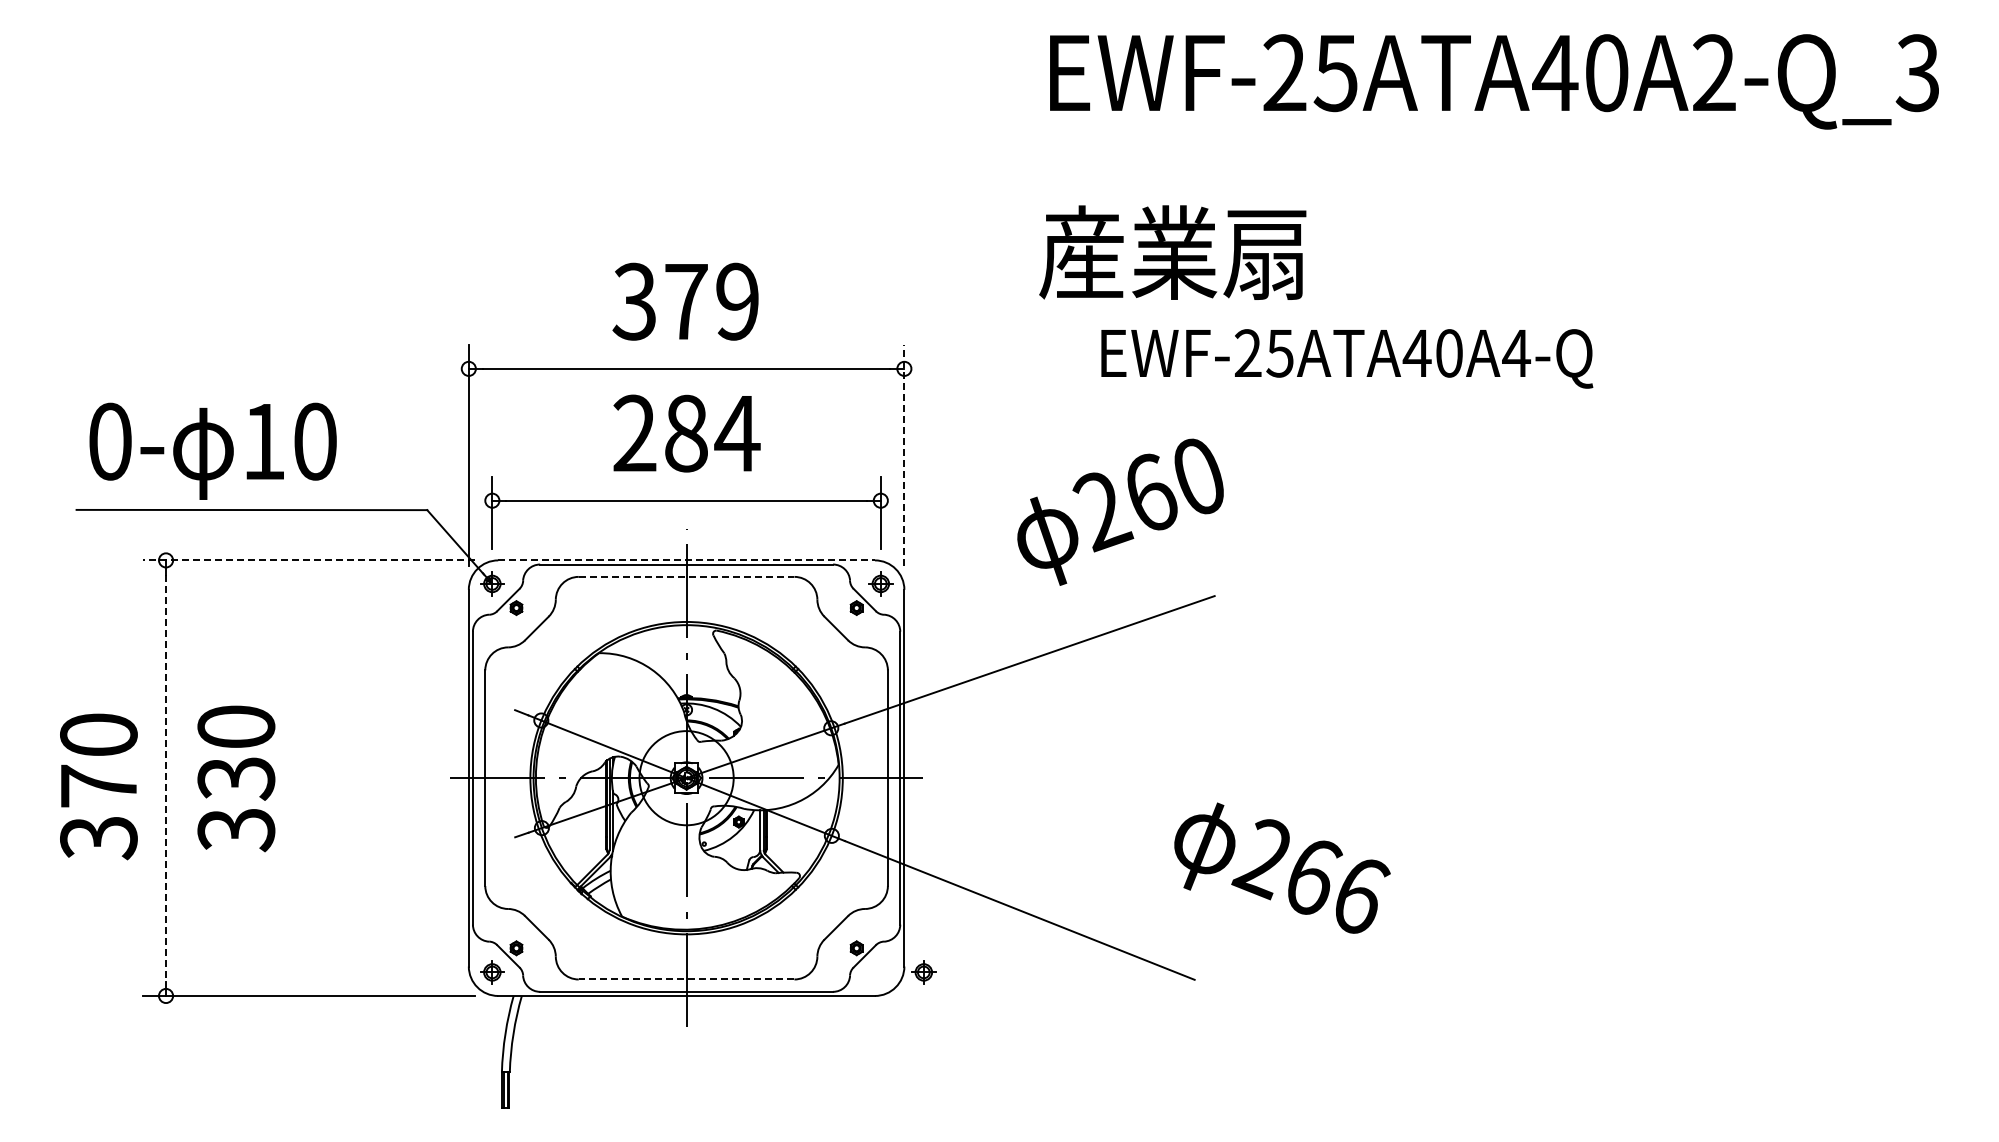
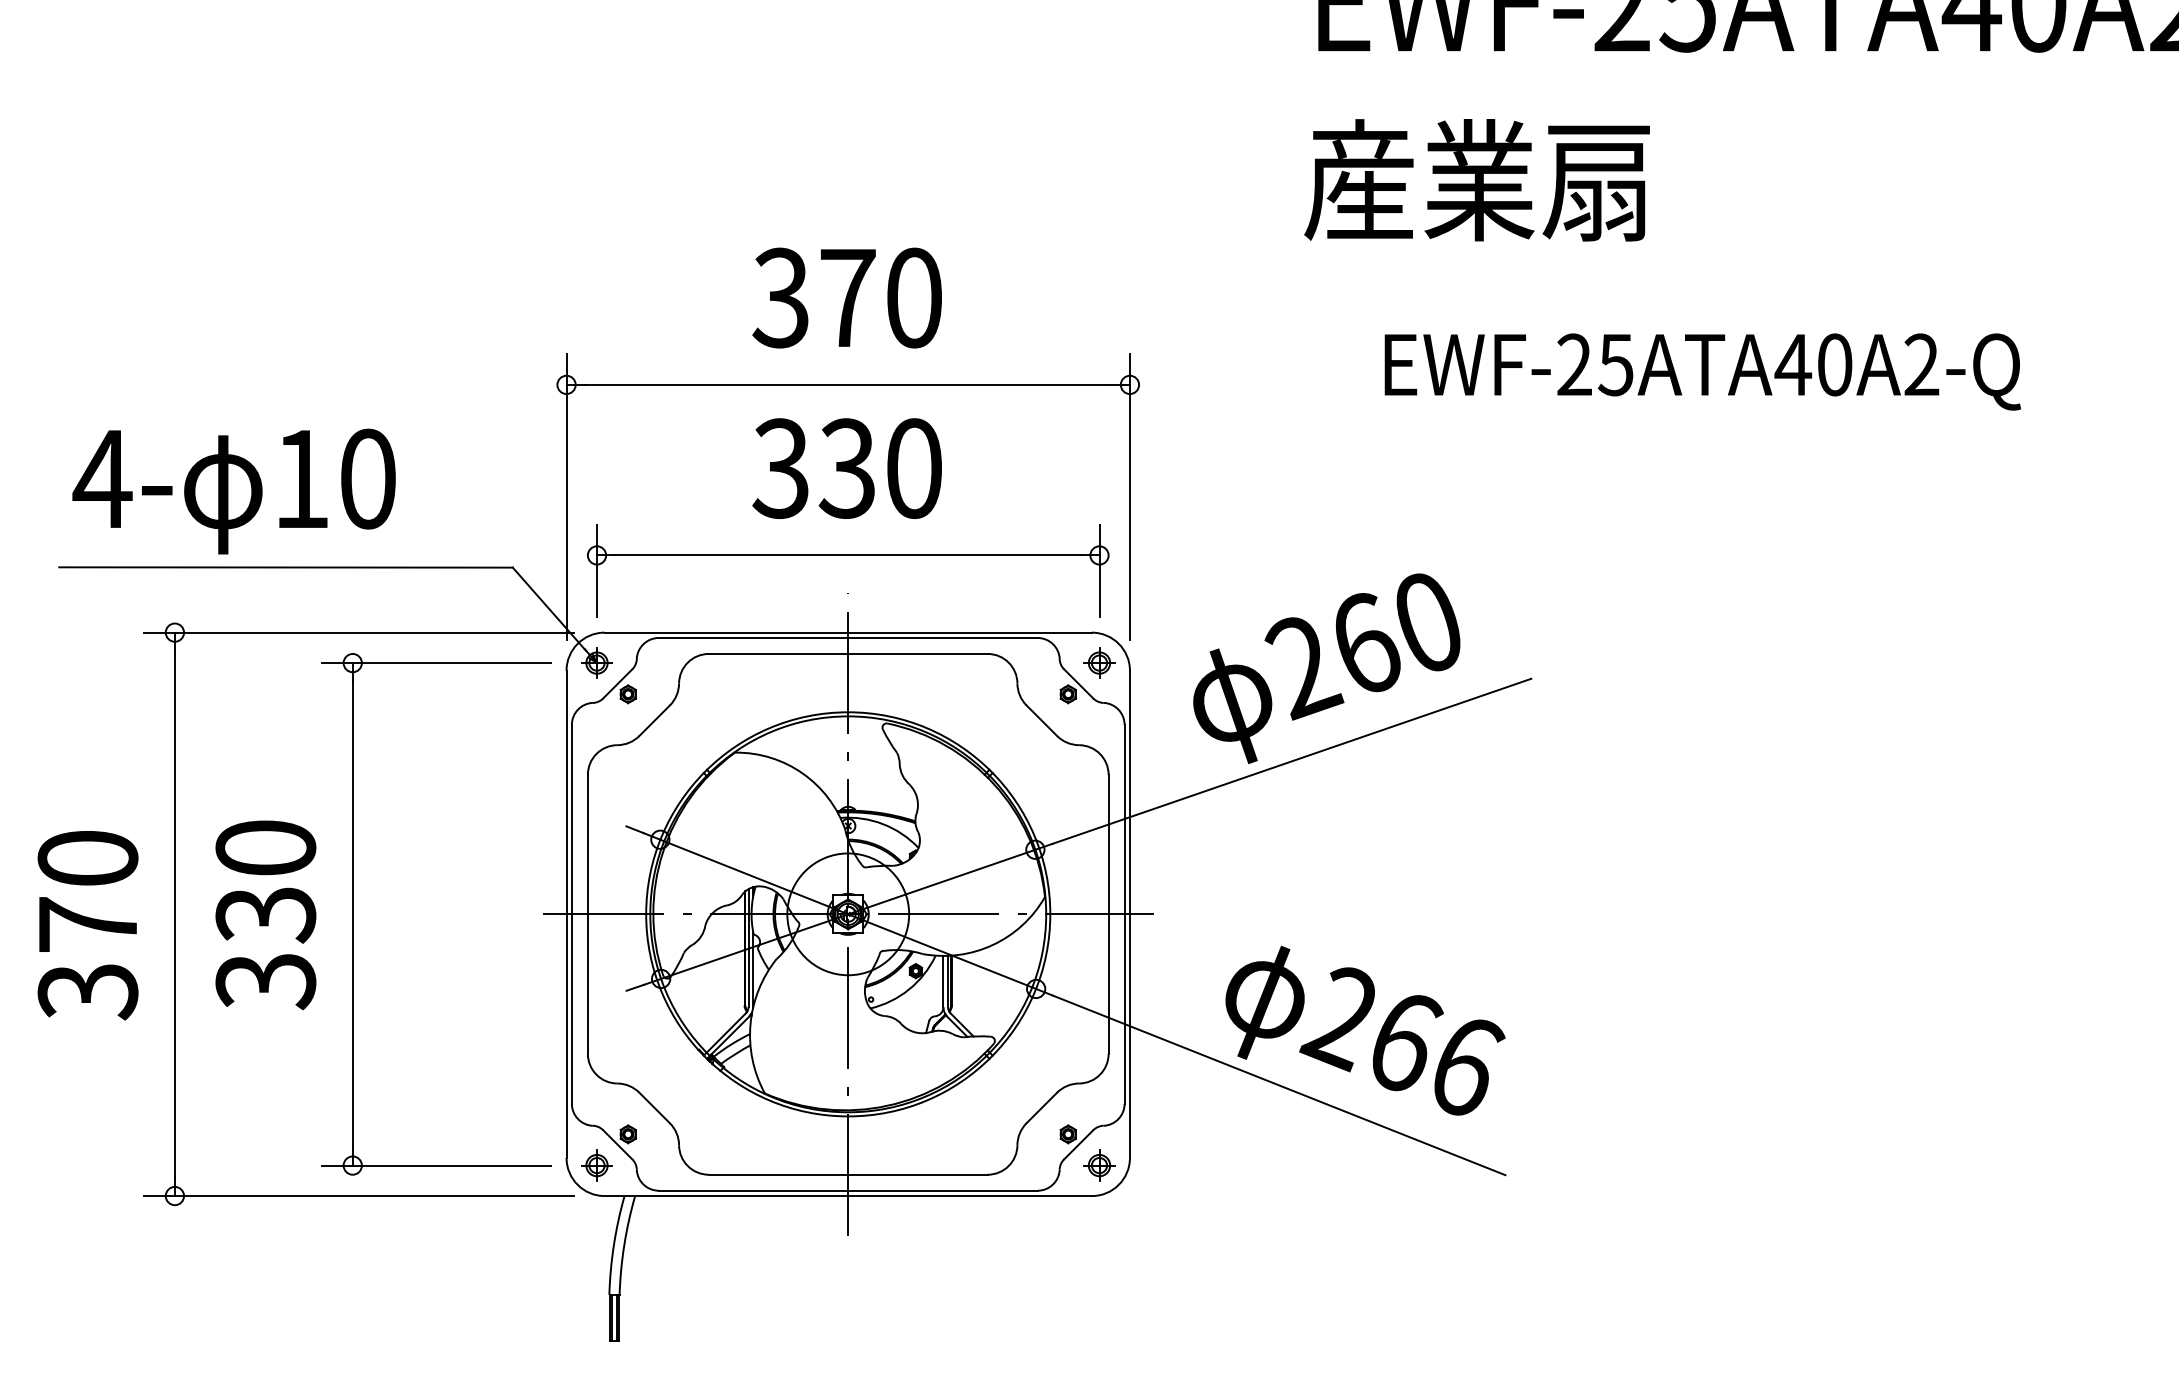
text: (1172, 252) -> (1476, 180), moved
text: (737, 301) -> (914, 297), 379 -> 370
text: (1516, 352) -> (1921, 363), EWF-25ATA40A4-Q -> EWF-25ATA40A2-Q
text: (686, 433) -> (848, 468), 284 -> 330
text: (109, 441) -> (101, 478), 0- -> 4-
line: (904, 455) -> (1130, 496), dashed -> solid
text: (1120, 511) -> (1326, 667), moved
line: (308, 560) -> (359, 632), dashed -> solid
line: (687, 560) -> (849, 632), dashed -> solid
line: (686, 576) -> (848, 653), dashed -> solid
line: (166, 778) -> (175, 914), dashed -> solid
part: (304, 778) -> (354, 914), added
text: (1282, 867) -> (1365, 1029), moved
part: (923, 972) -> (1099, 1165), moved
line: (686, 979) -> (848, 1174), dashed -> solid

